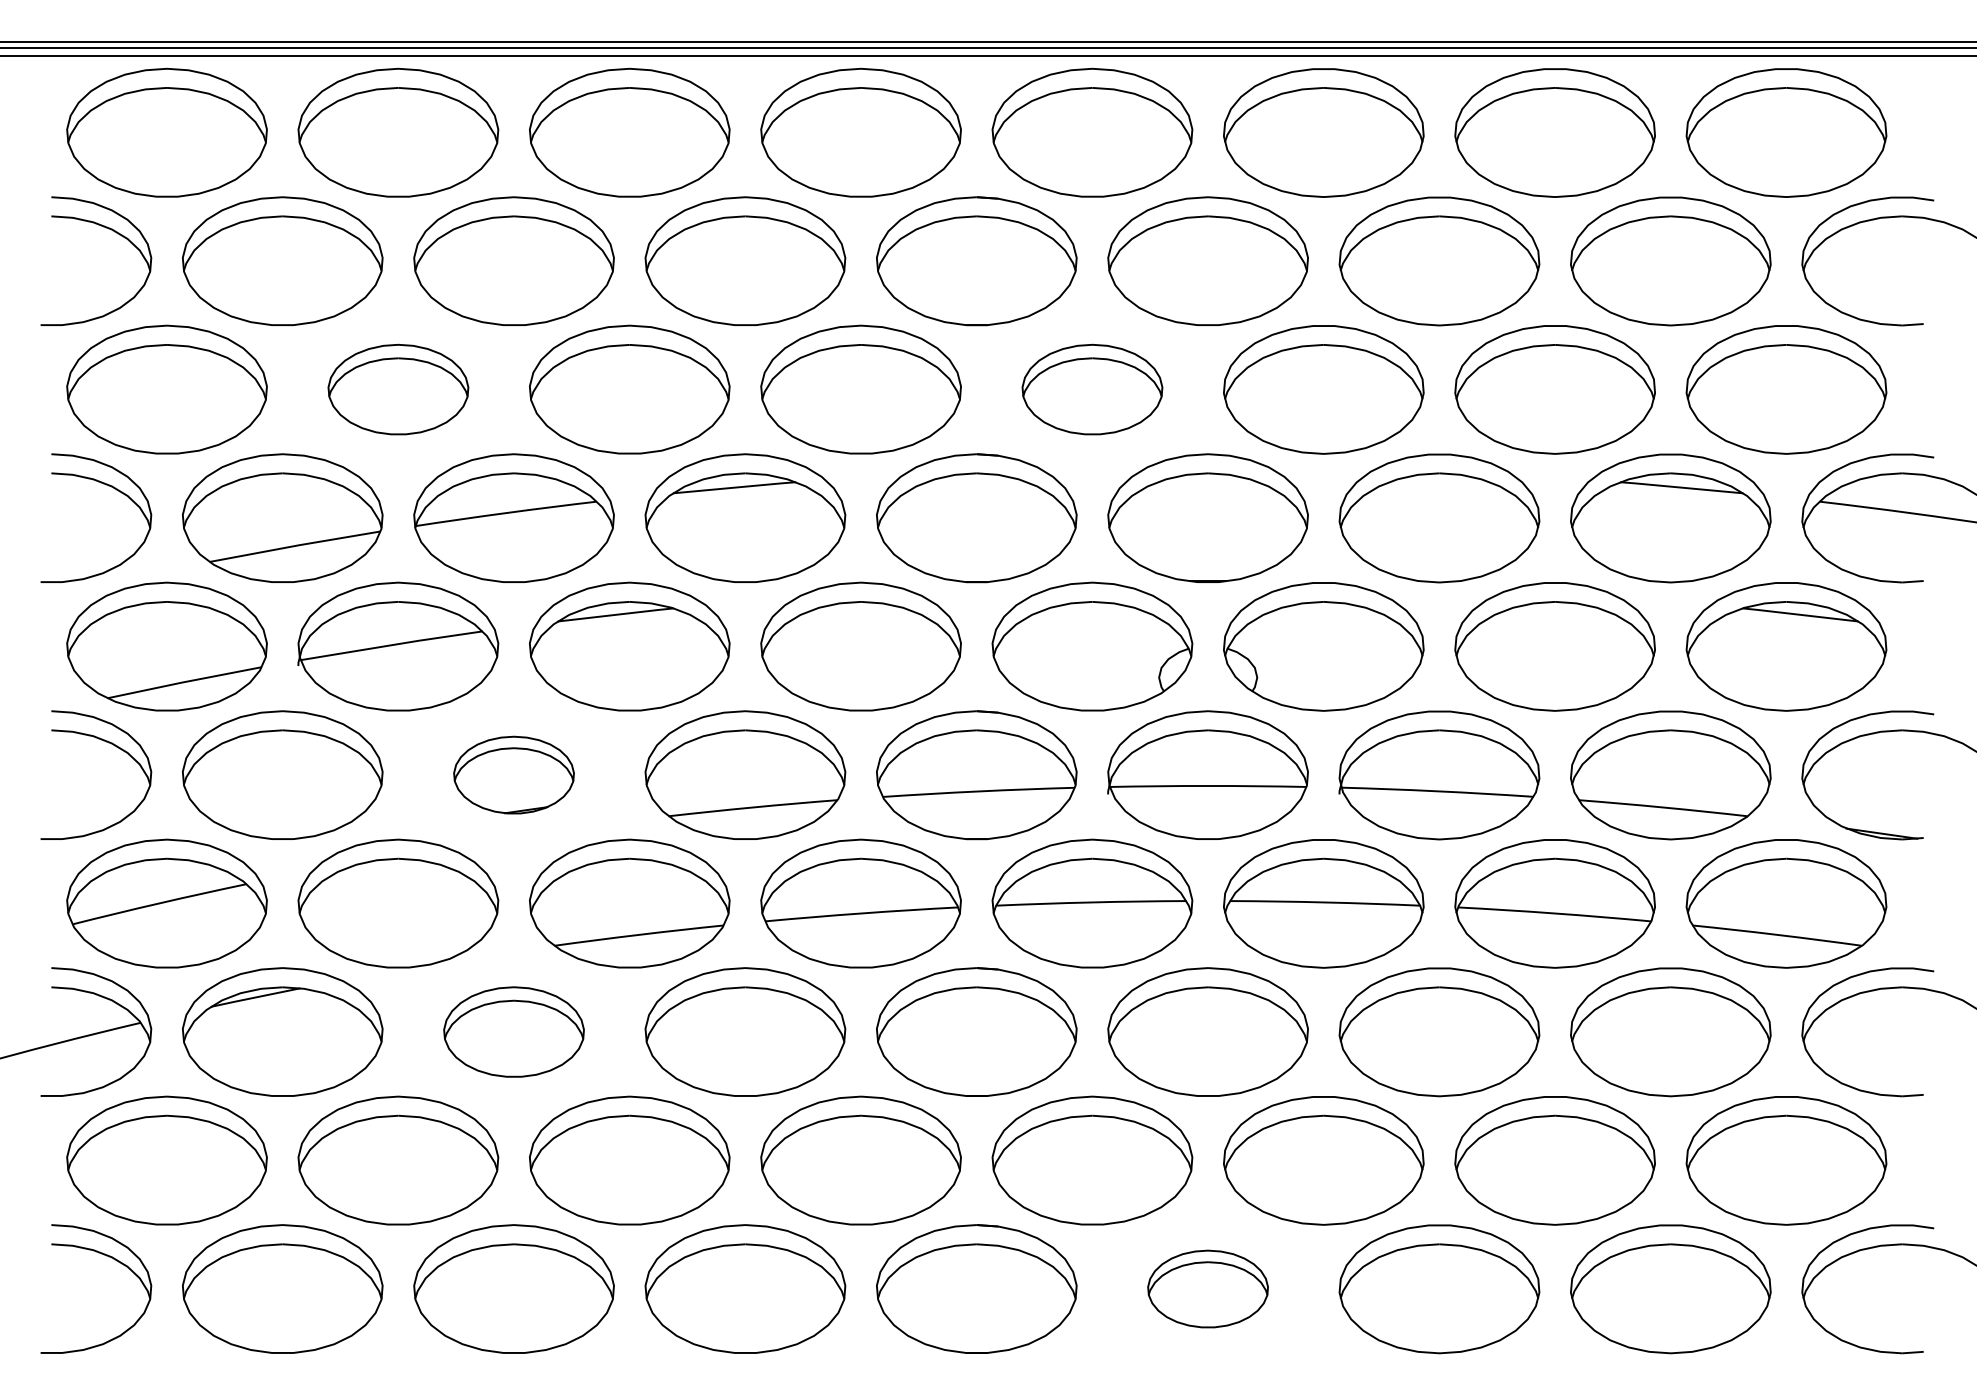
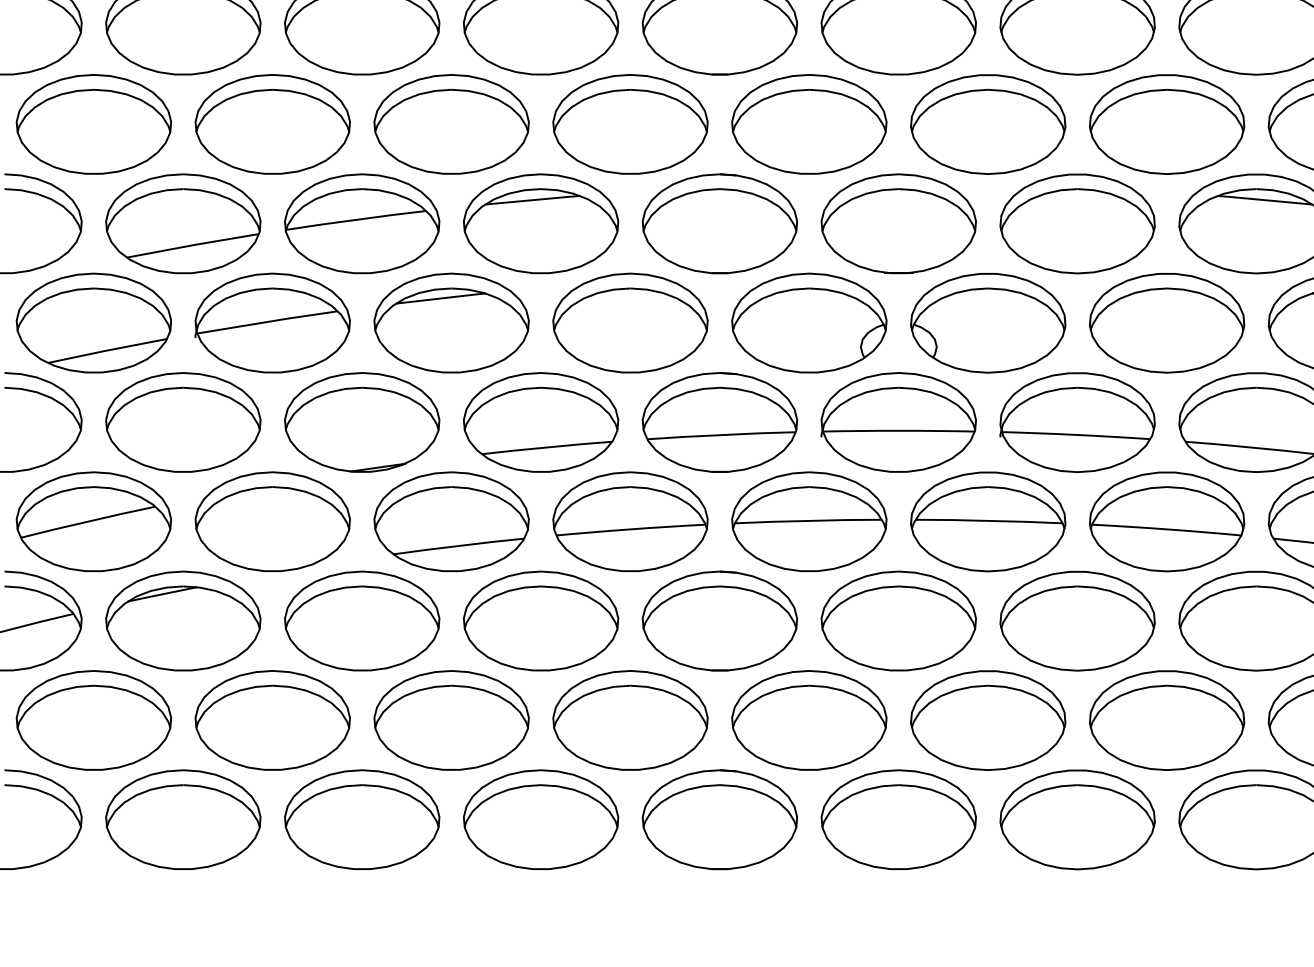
part: (398, 389) -> (272, 124), size x1.43
part: (1092, 389) -> (809, 124), size x1.43
part: (513, 774) -> (361, 421), size x1.67
part: (513, 1031) -> (361, 620), size x1.43
part: (1207, 1288) -> (898, 819), size x1.67

